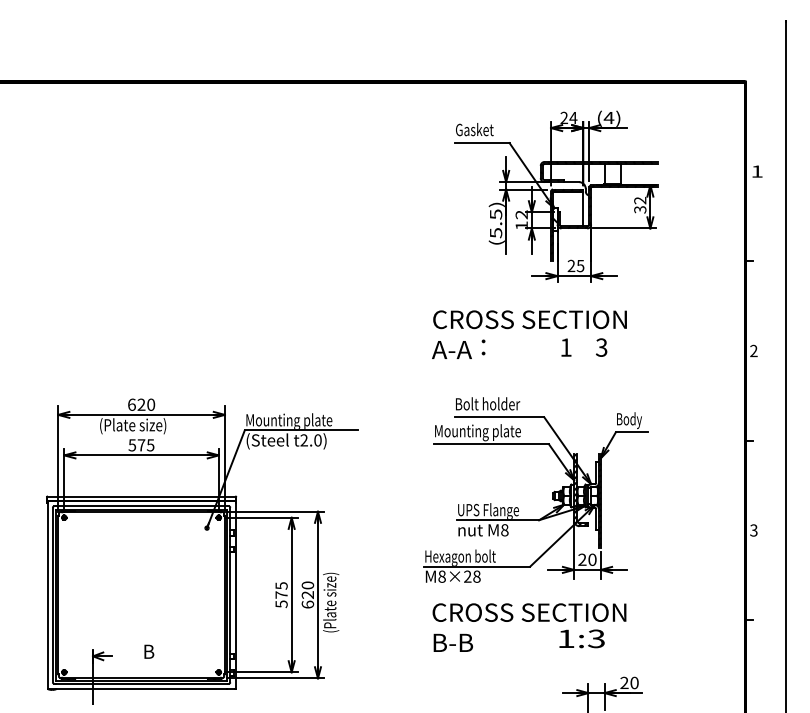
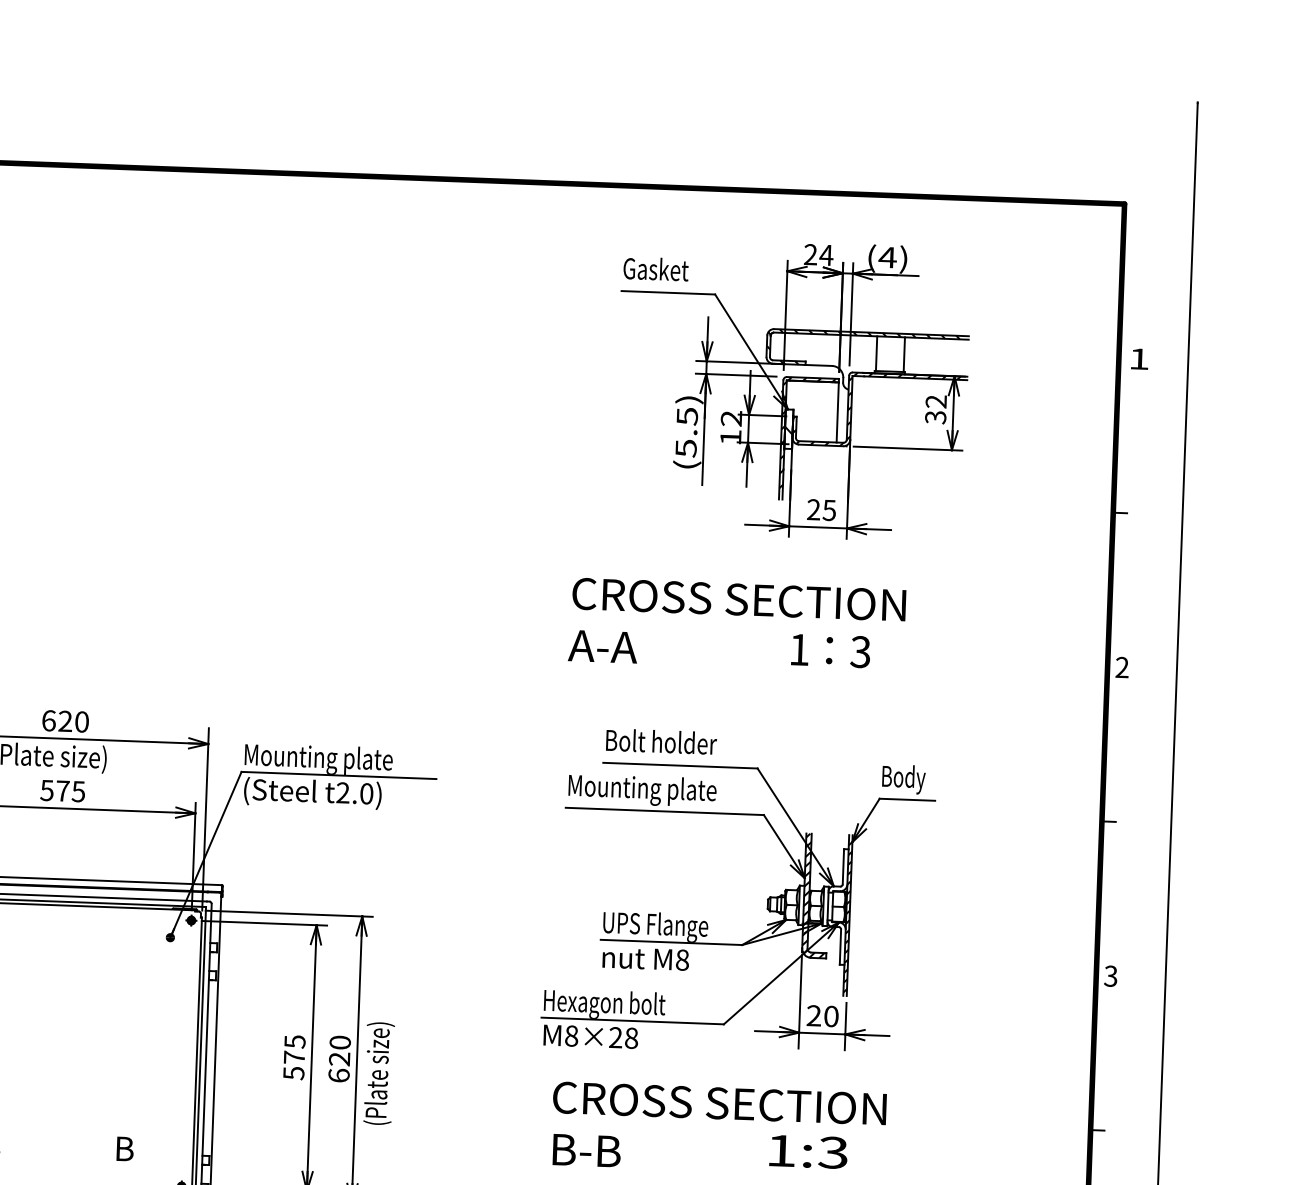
text: (483, 347) -> (829, 650), moved
text: (149, 651) -> (125, 1148), moved

